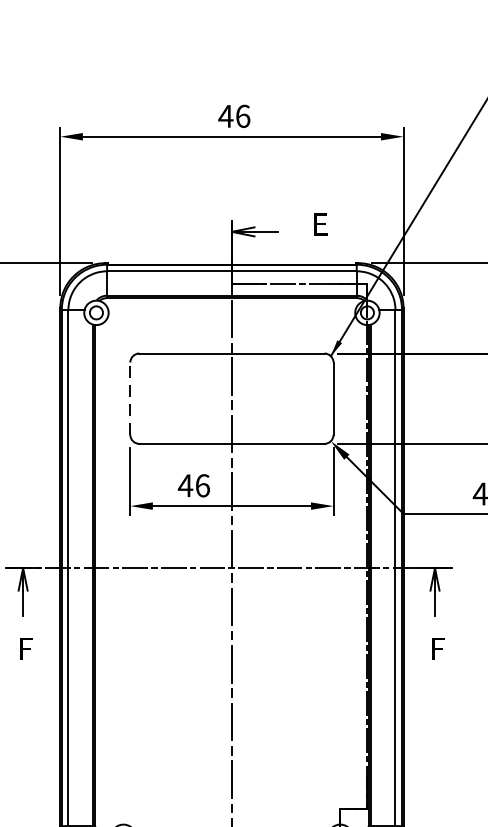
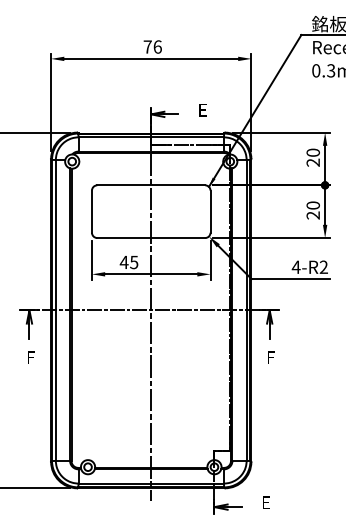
text: (225, 115) -> (147, 46), 46 -> 76
line: (129, 398) -> (91, 211), dashed -> solid
text: (203, 485) -> (134, 262), 46 -> 45

